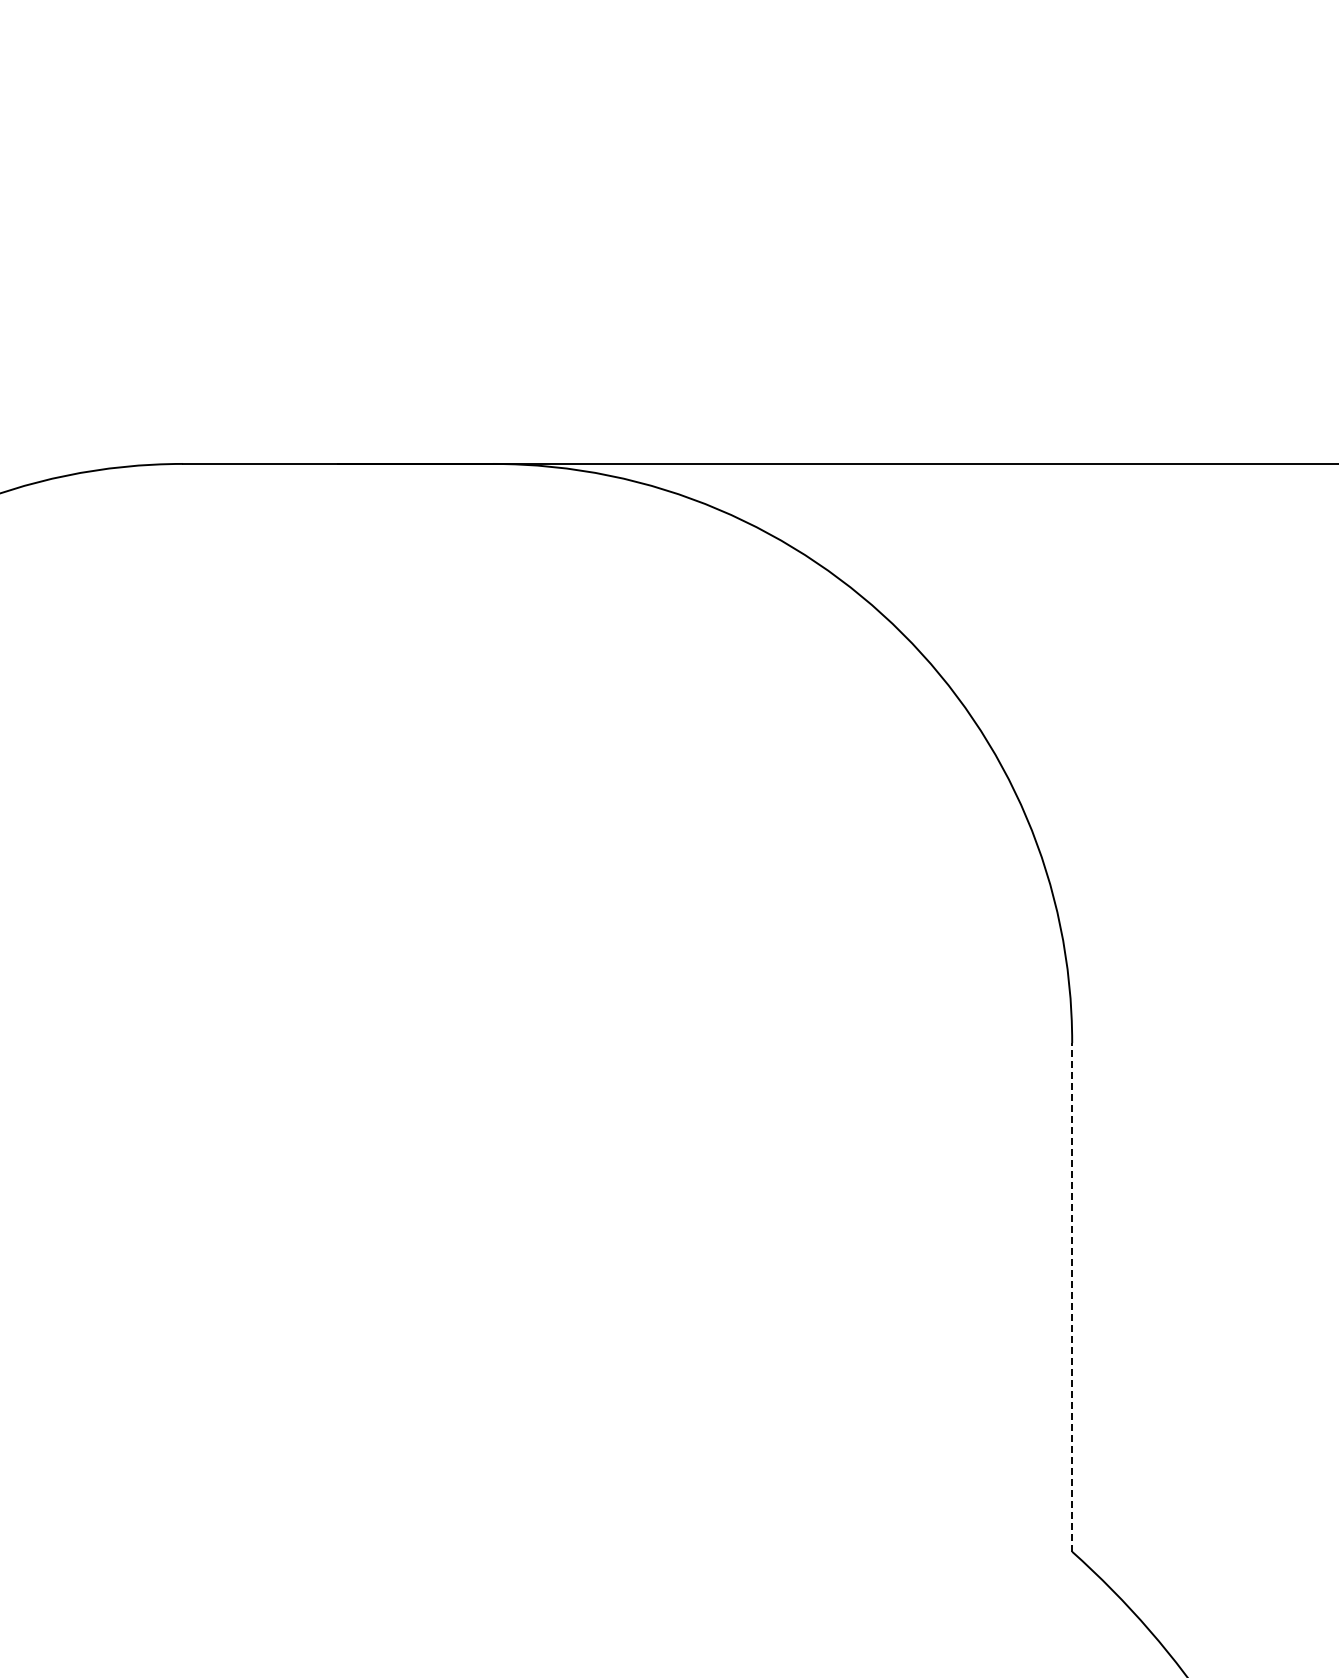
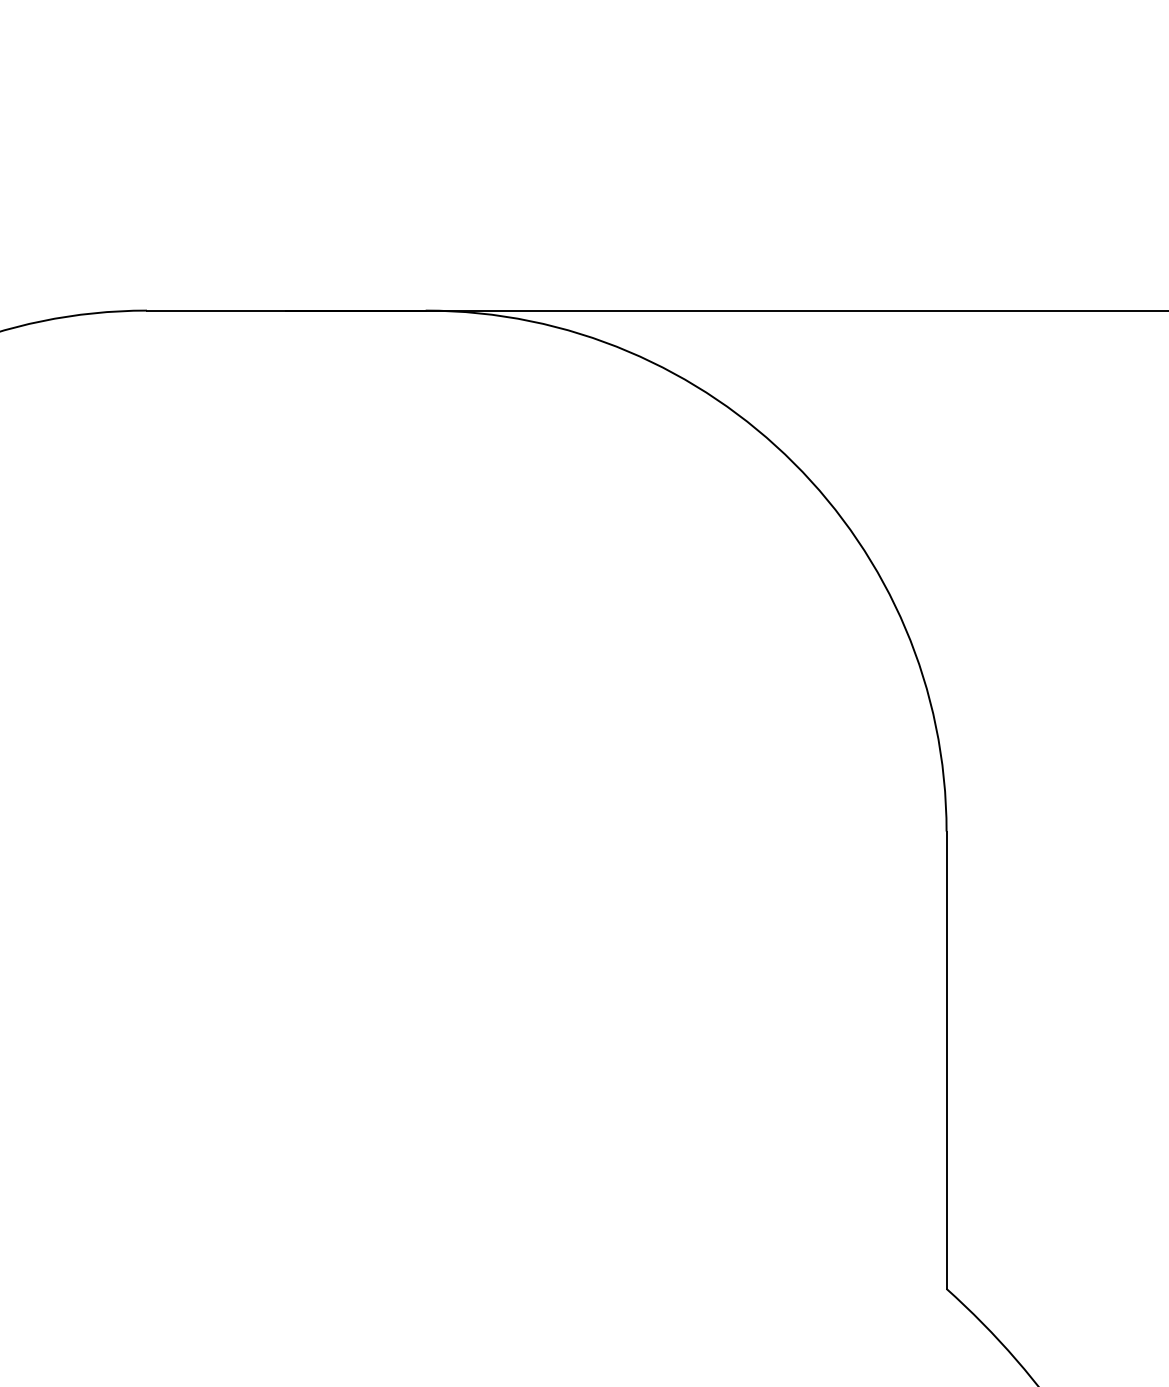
line: (1072, 1296) -> (946, 1059), dashed -> solid

